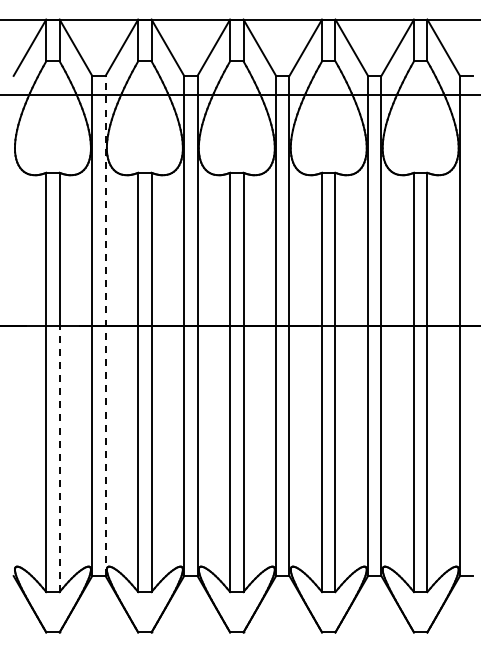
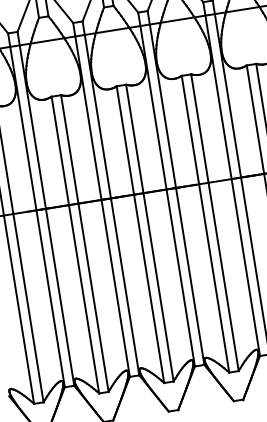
line: (105, 325) -> (45, 208), dashed -> solid
line: (59, 458) -> (28, 307), dashed -> solid

